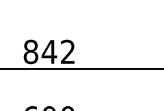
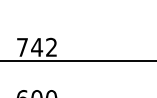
text: (30, 50) -> (22, 46), 842 -> 742

